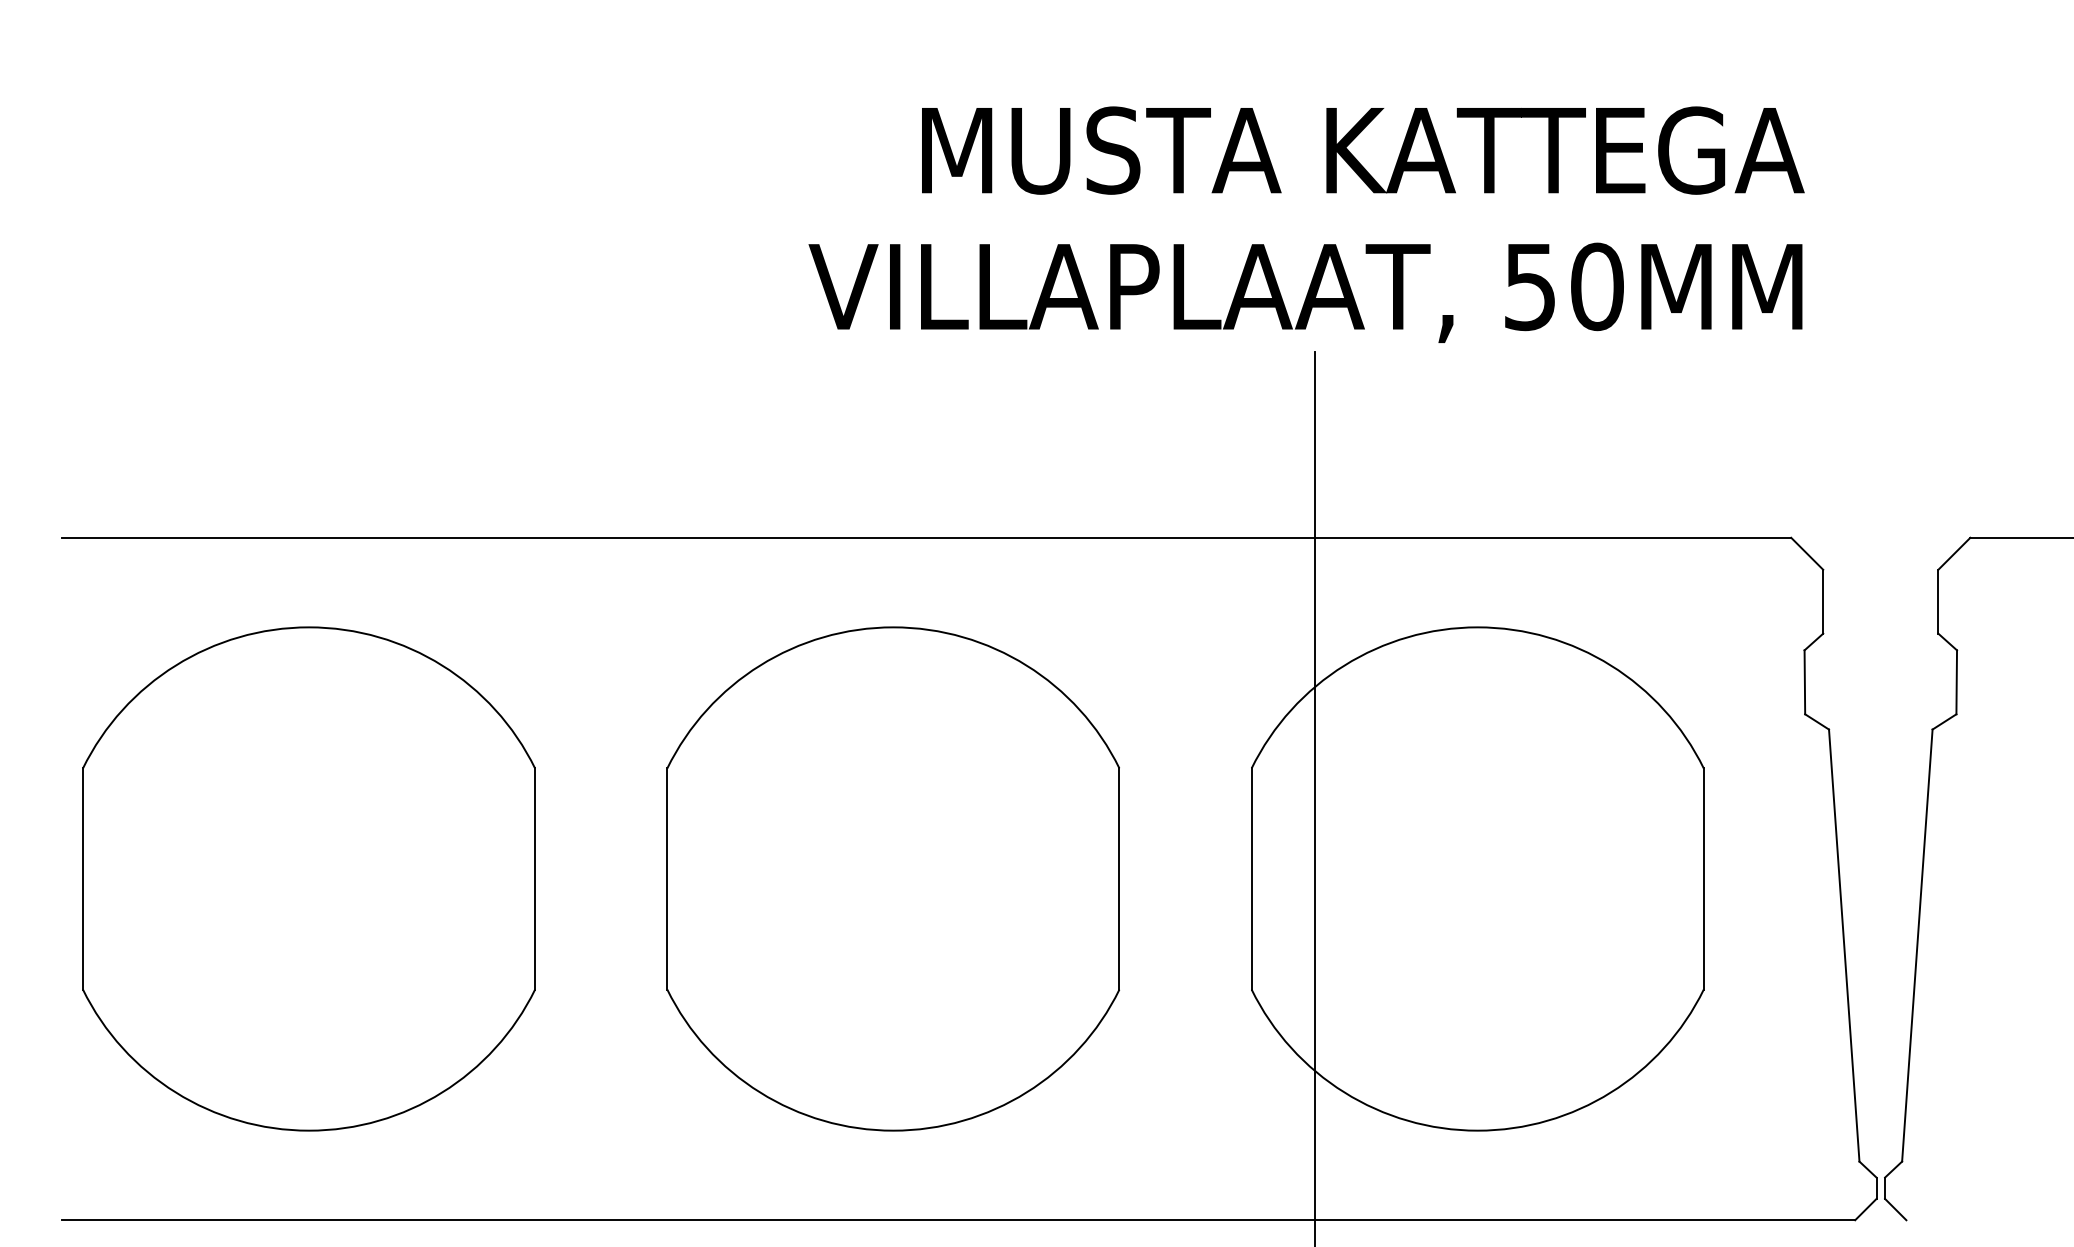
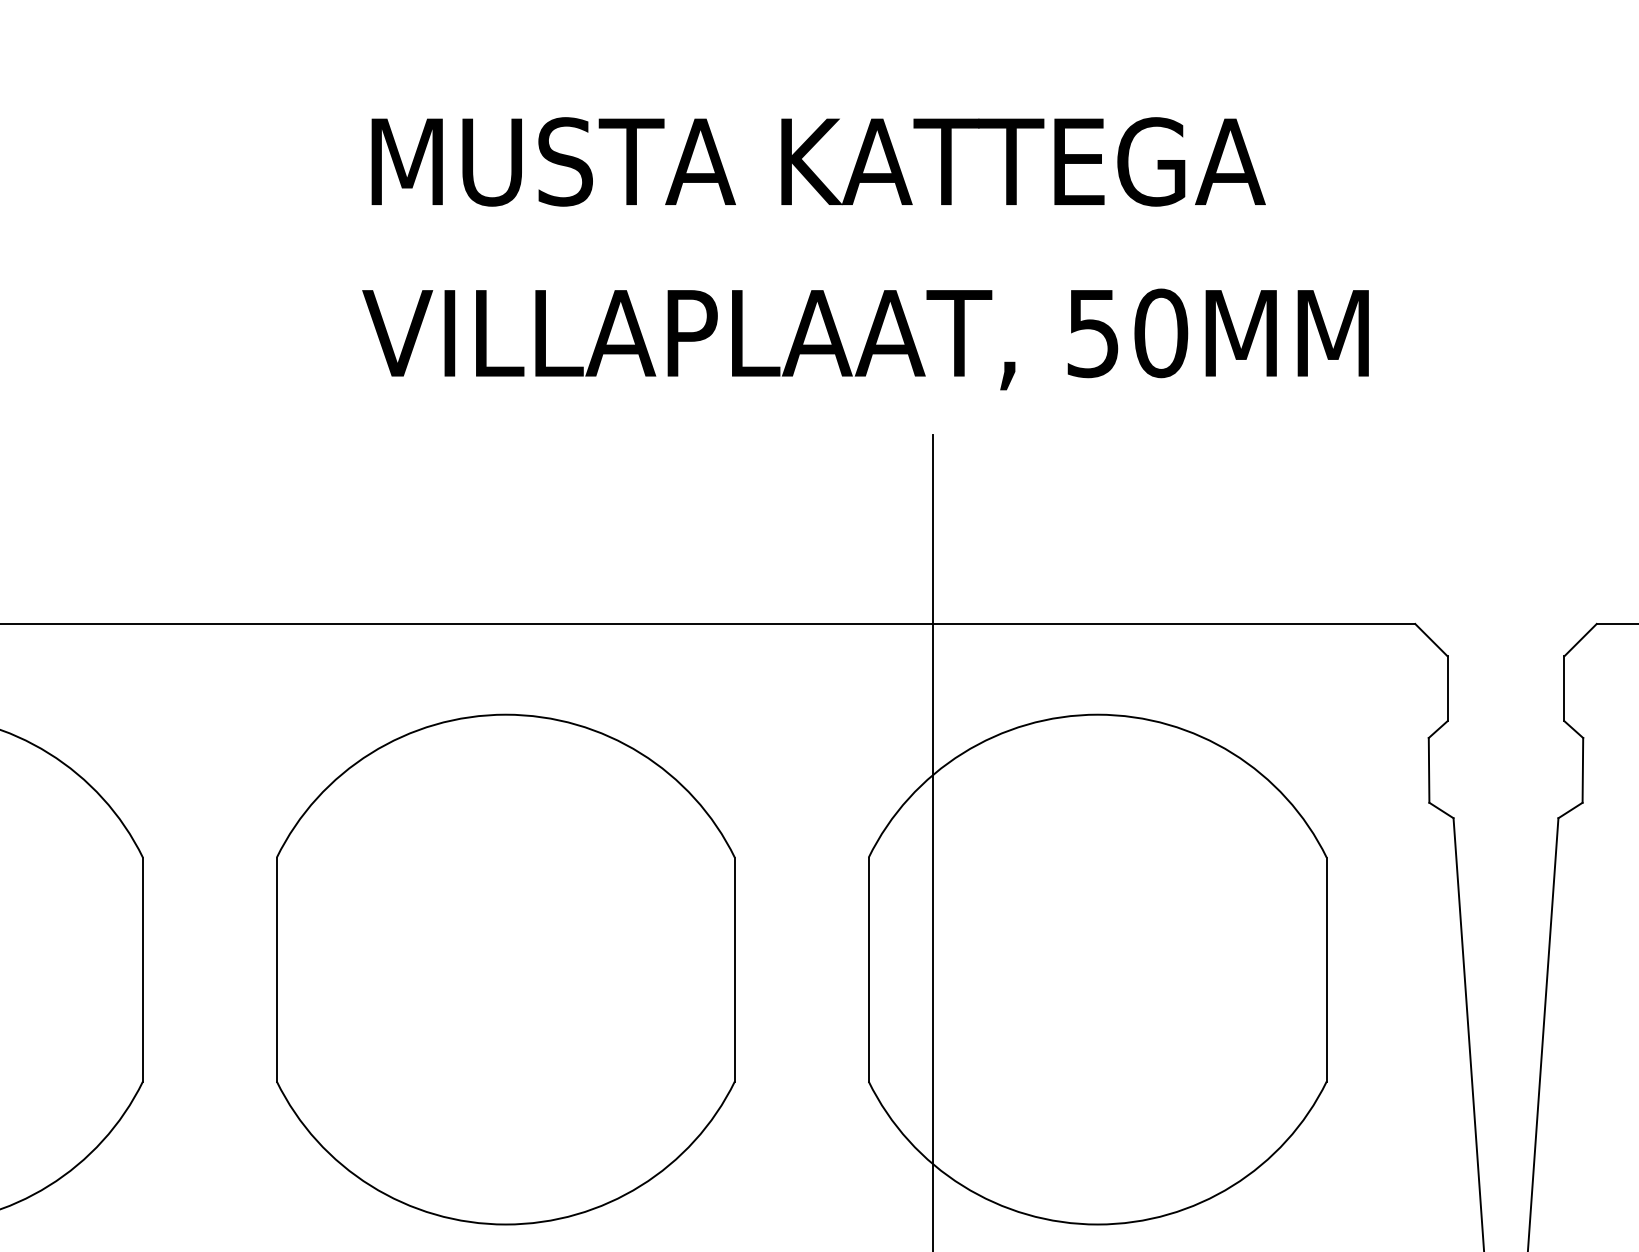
text: (1363, 150) -> (818, 161), moved
text: (1305, 292) -> (865, 339), moved

